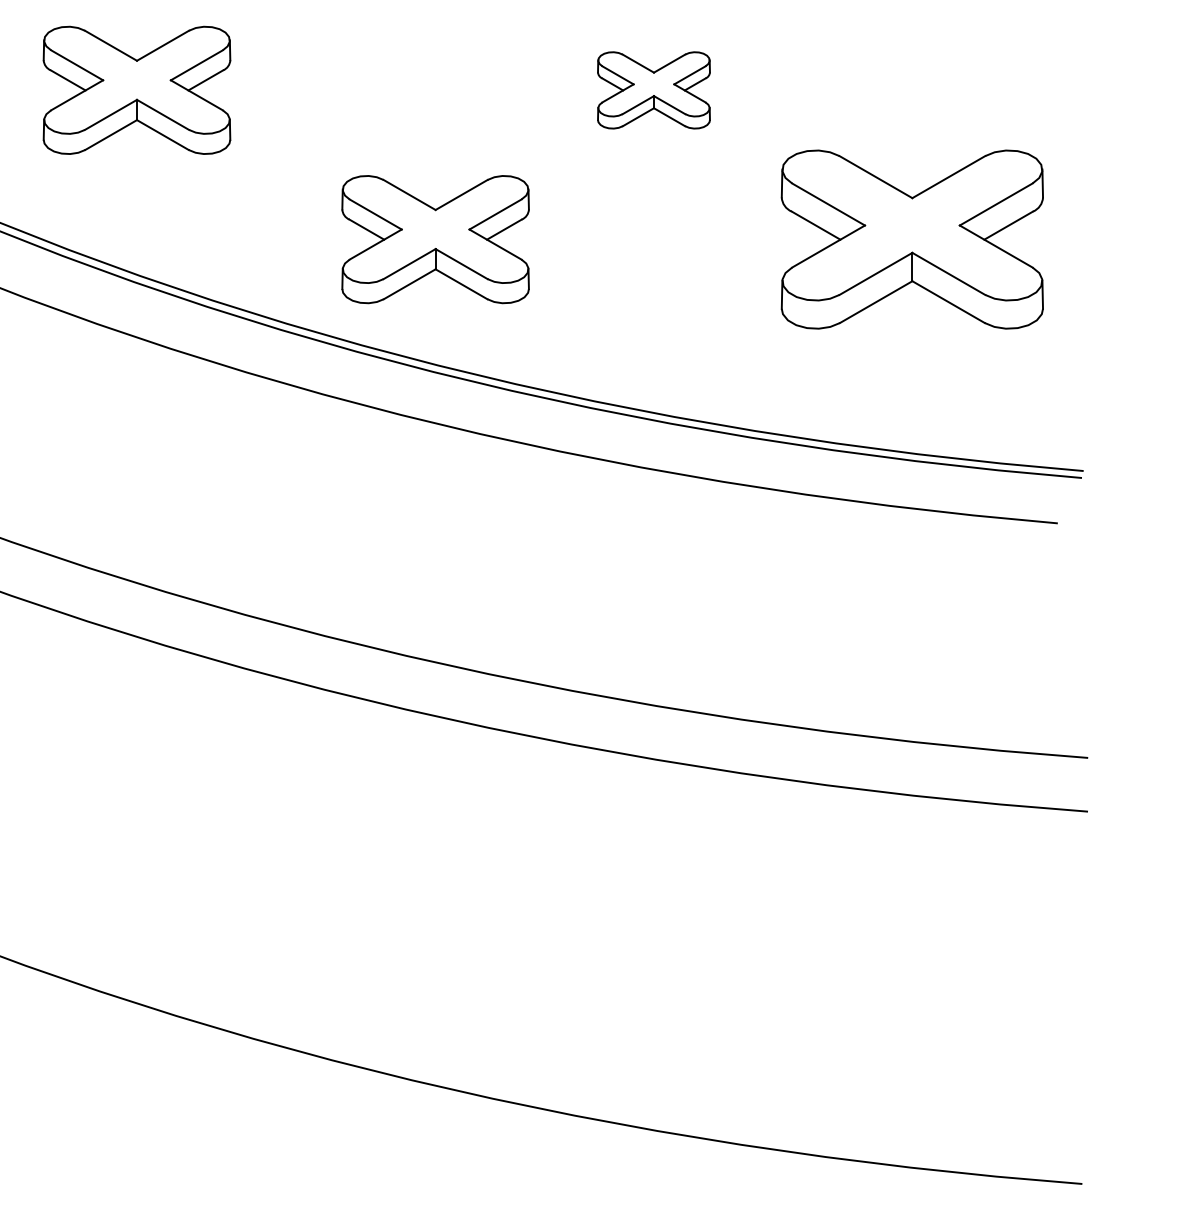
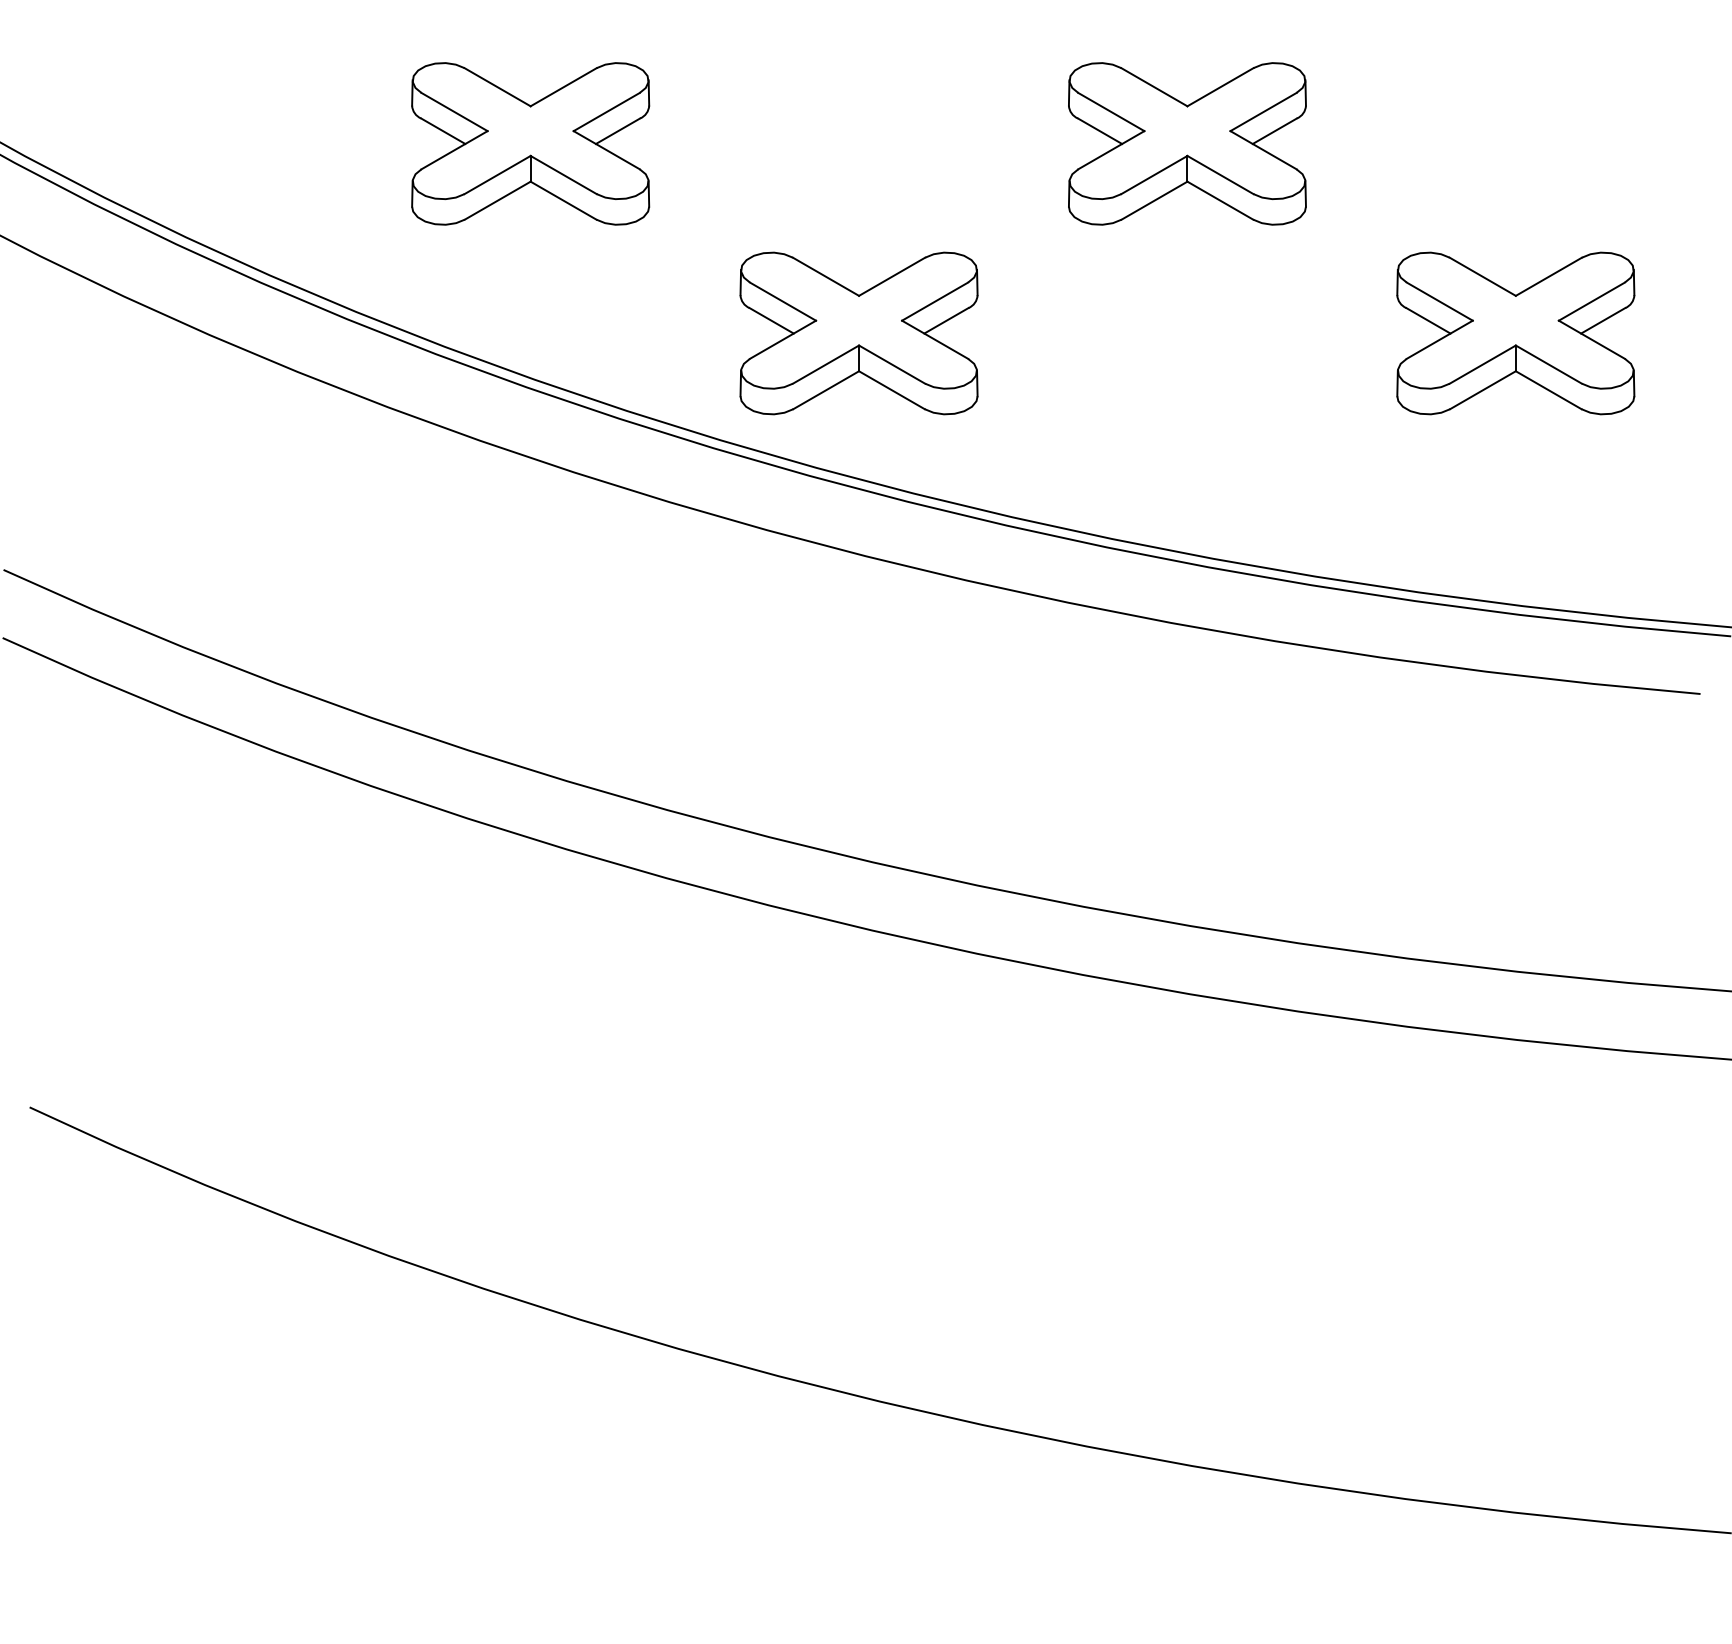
part: (654, 90) -> (1187, 143), size x1.67
part: (435, 239) -> (858, 333), moved
part: (912, 239) -> (1515, 333), size x0.71

